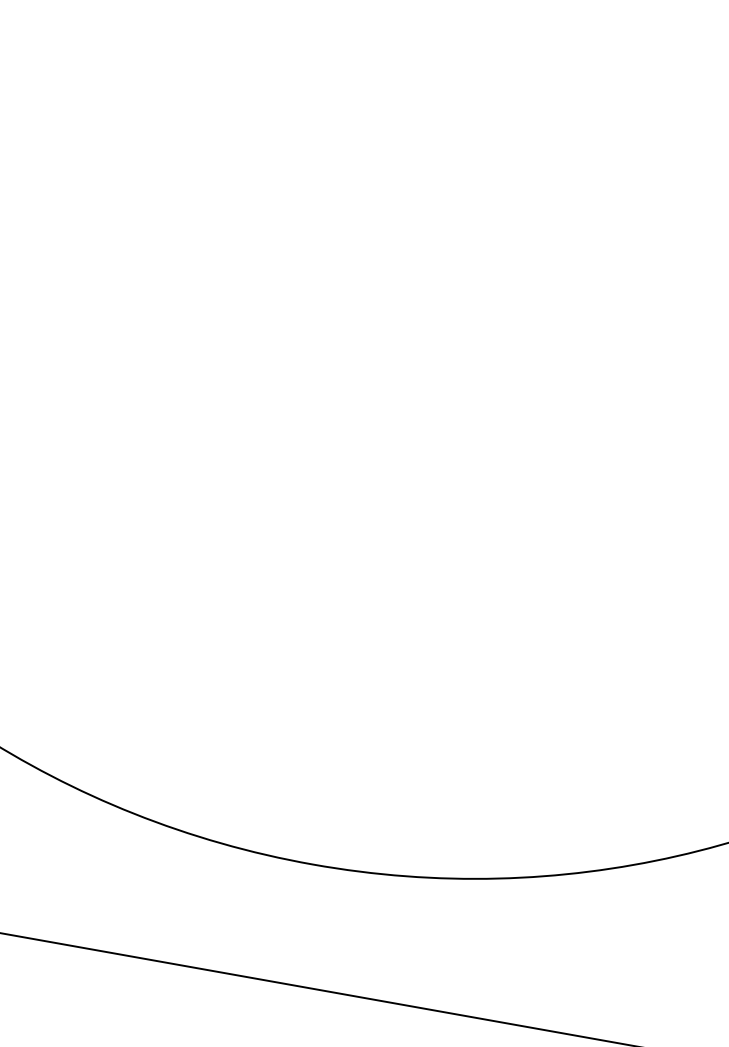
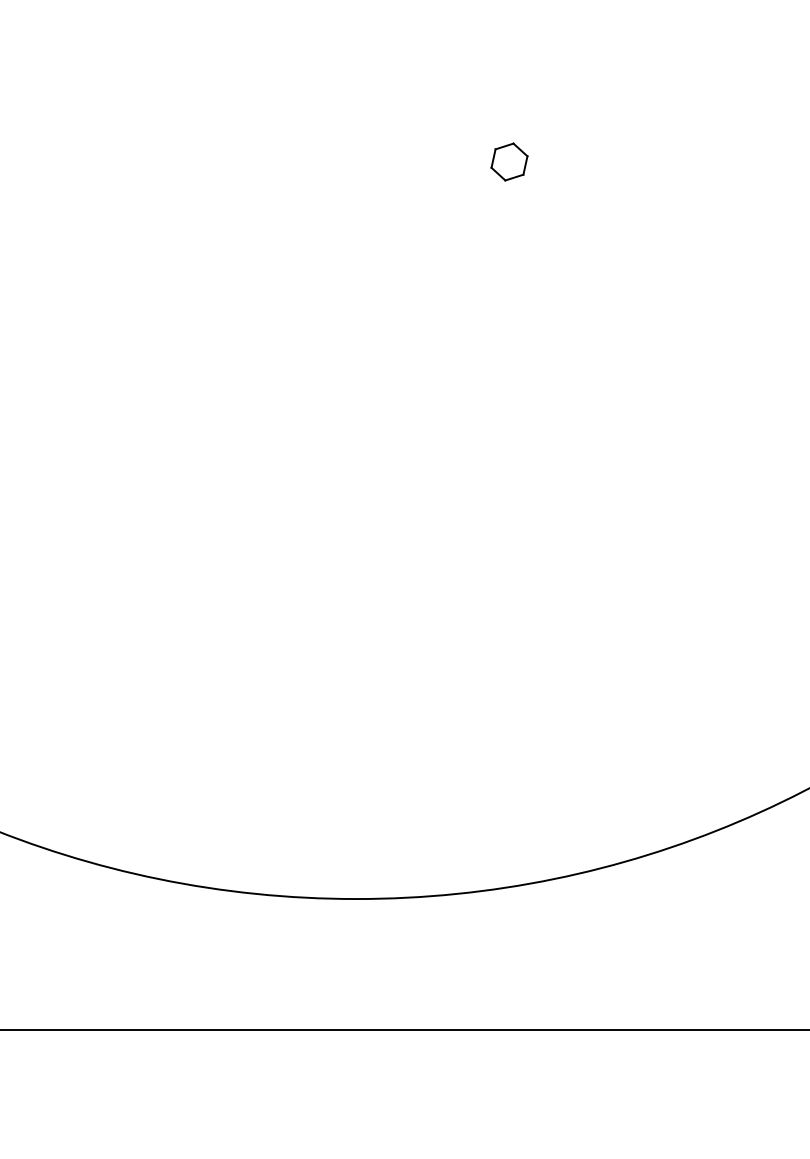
part: (574, 210) -> (509, 161), added

